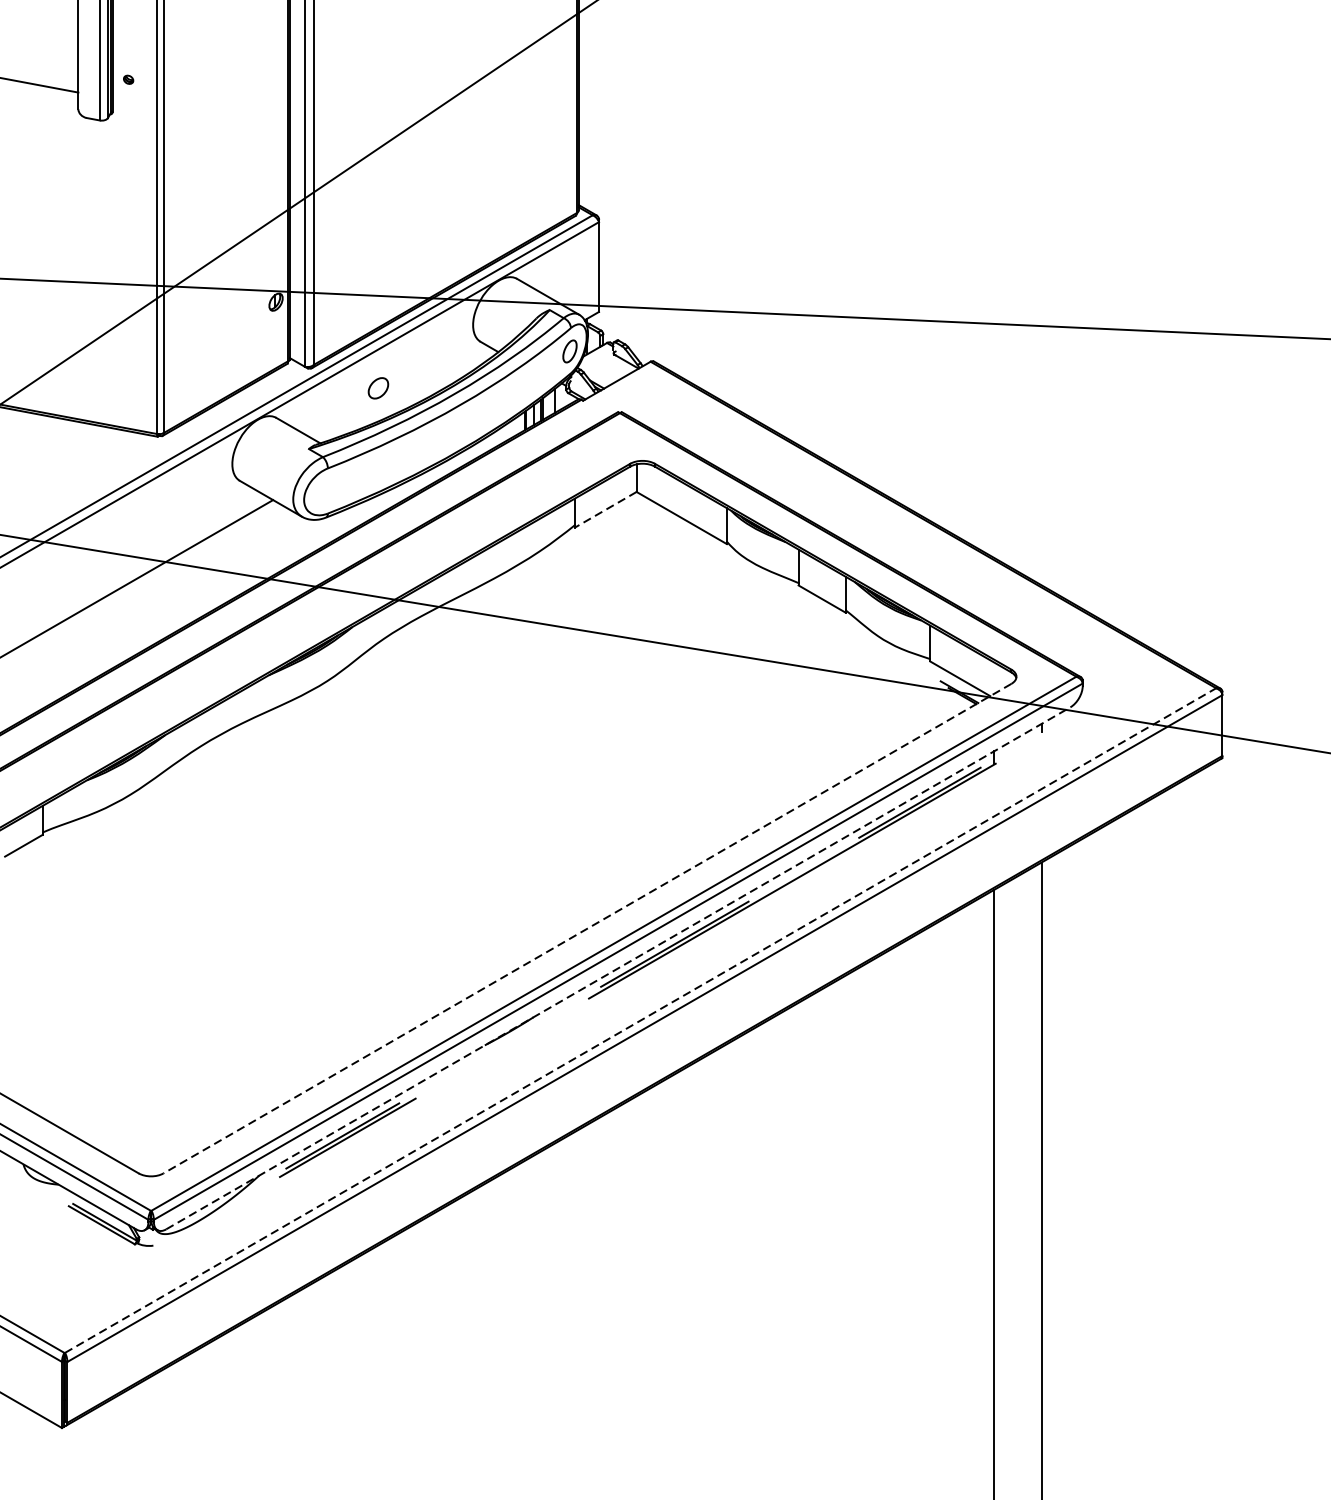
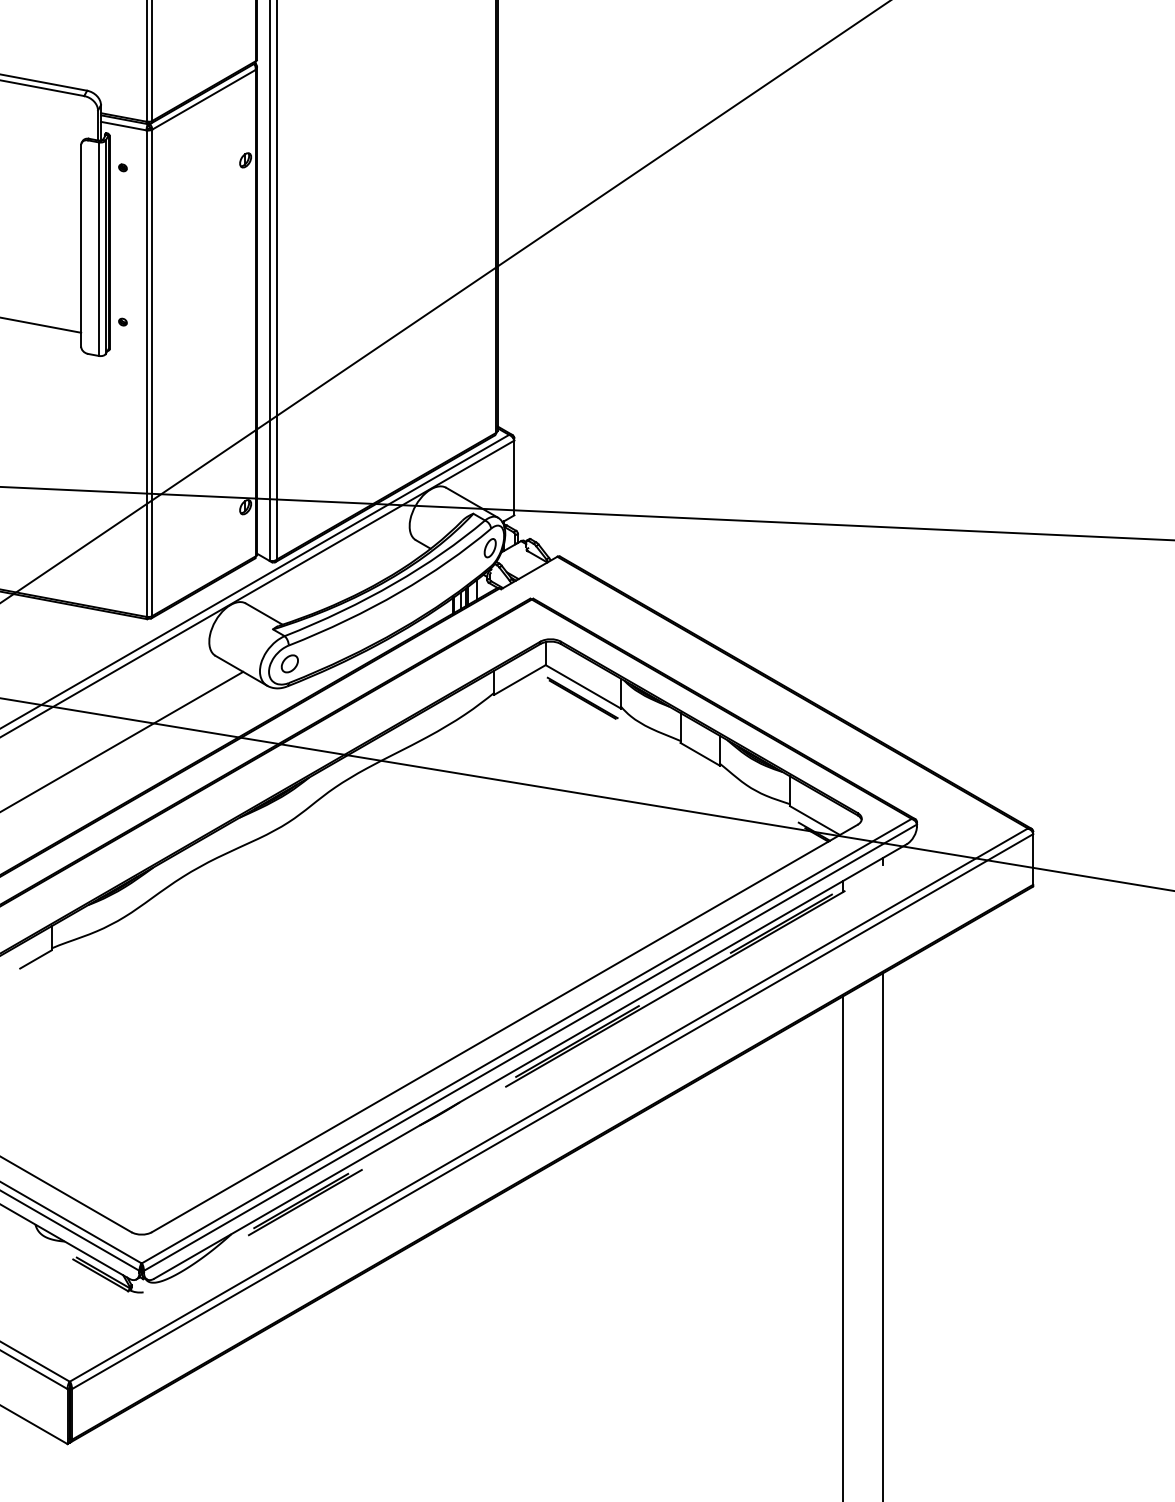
part: (378, 387) -> (289, 663), moved
line: (606, 509) -> (520, 679), dashed -> solid
line: (680, 530) -> (582, 697), added
line: (587, 928) -> (504, 1028), dashed -> solid
line: (618, 968) -> (530, 1061), dashed -> solid
line: (639, 1021) -> (548, 1105), dashed -> solid

